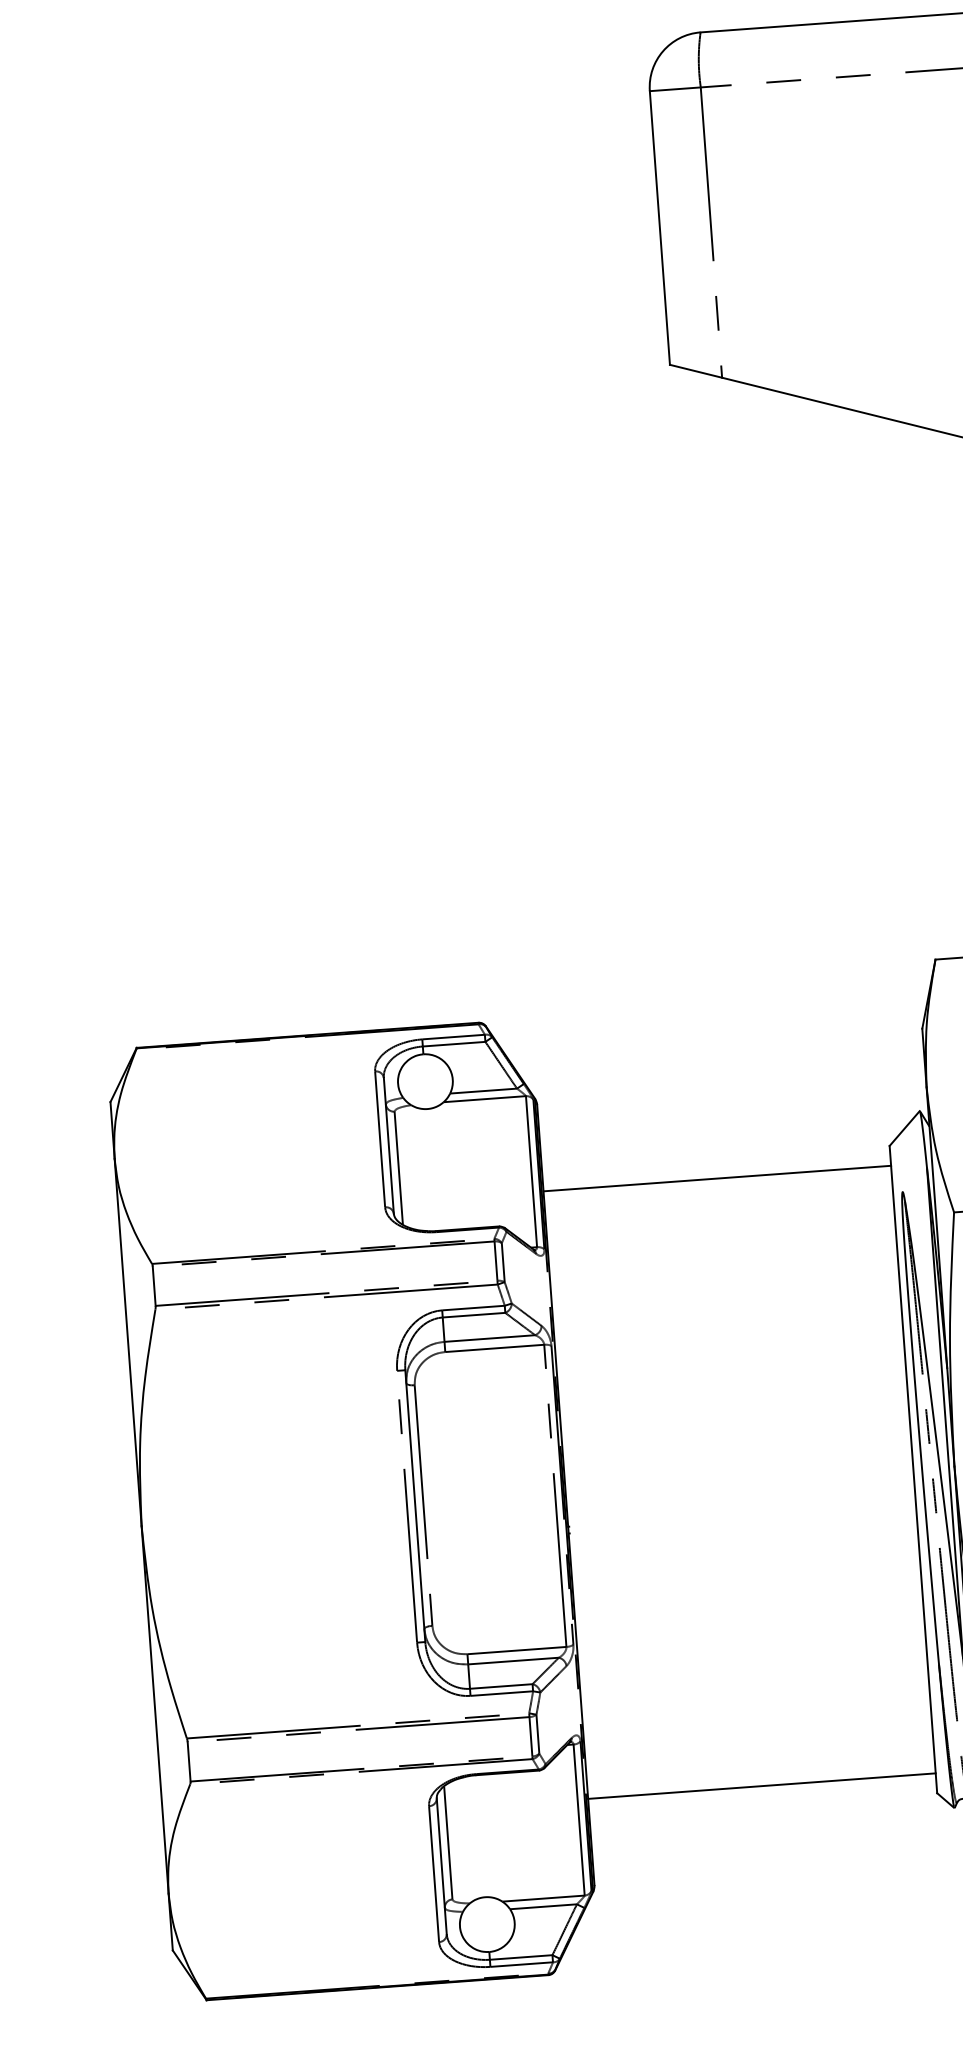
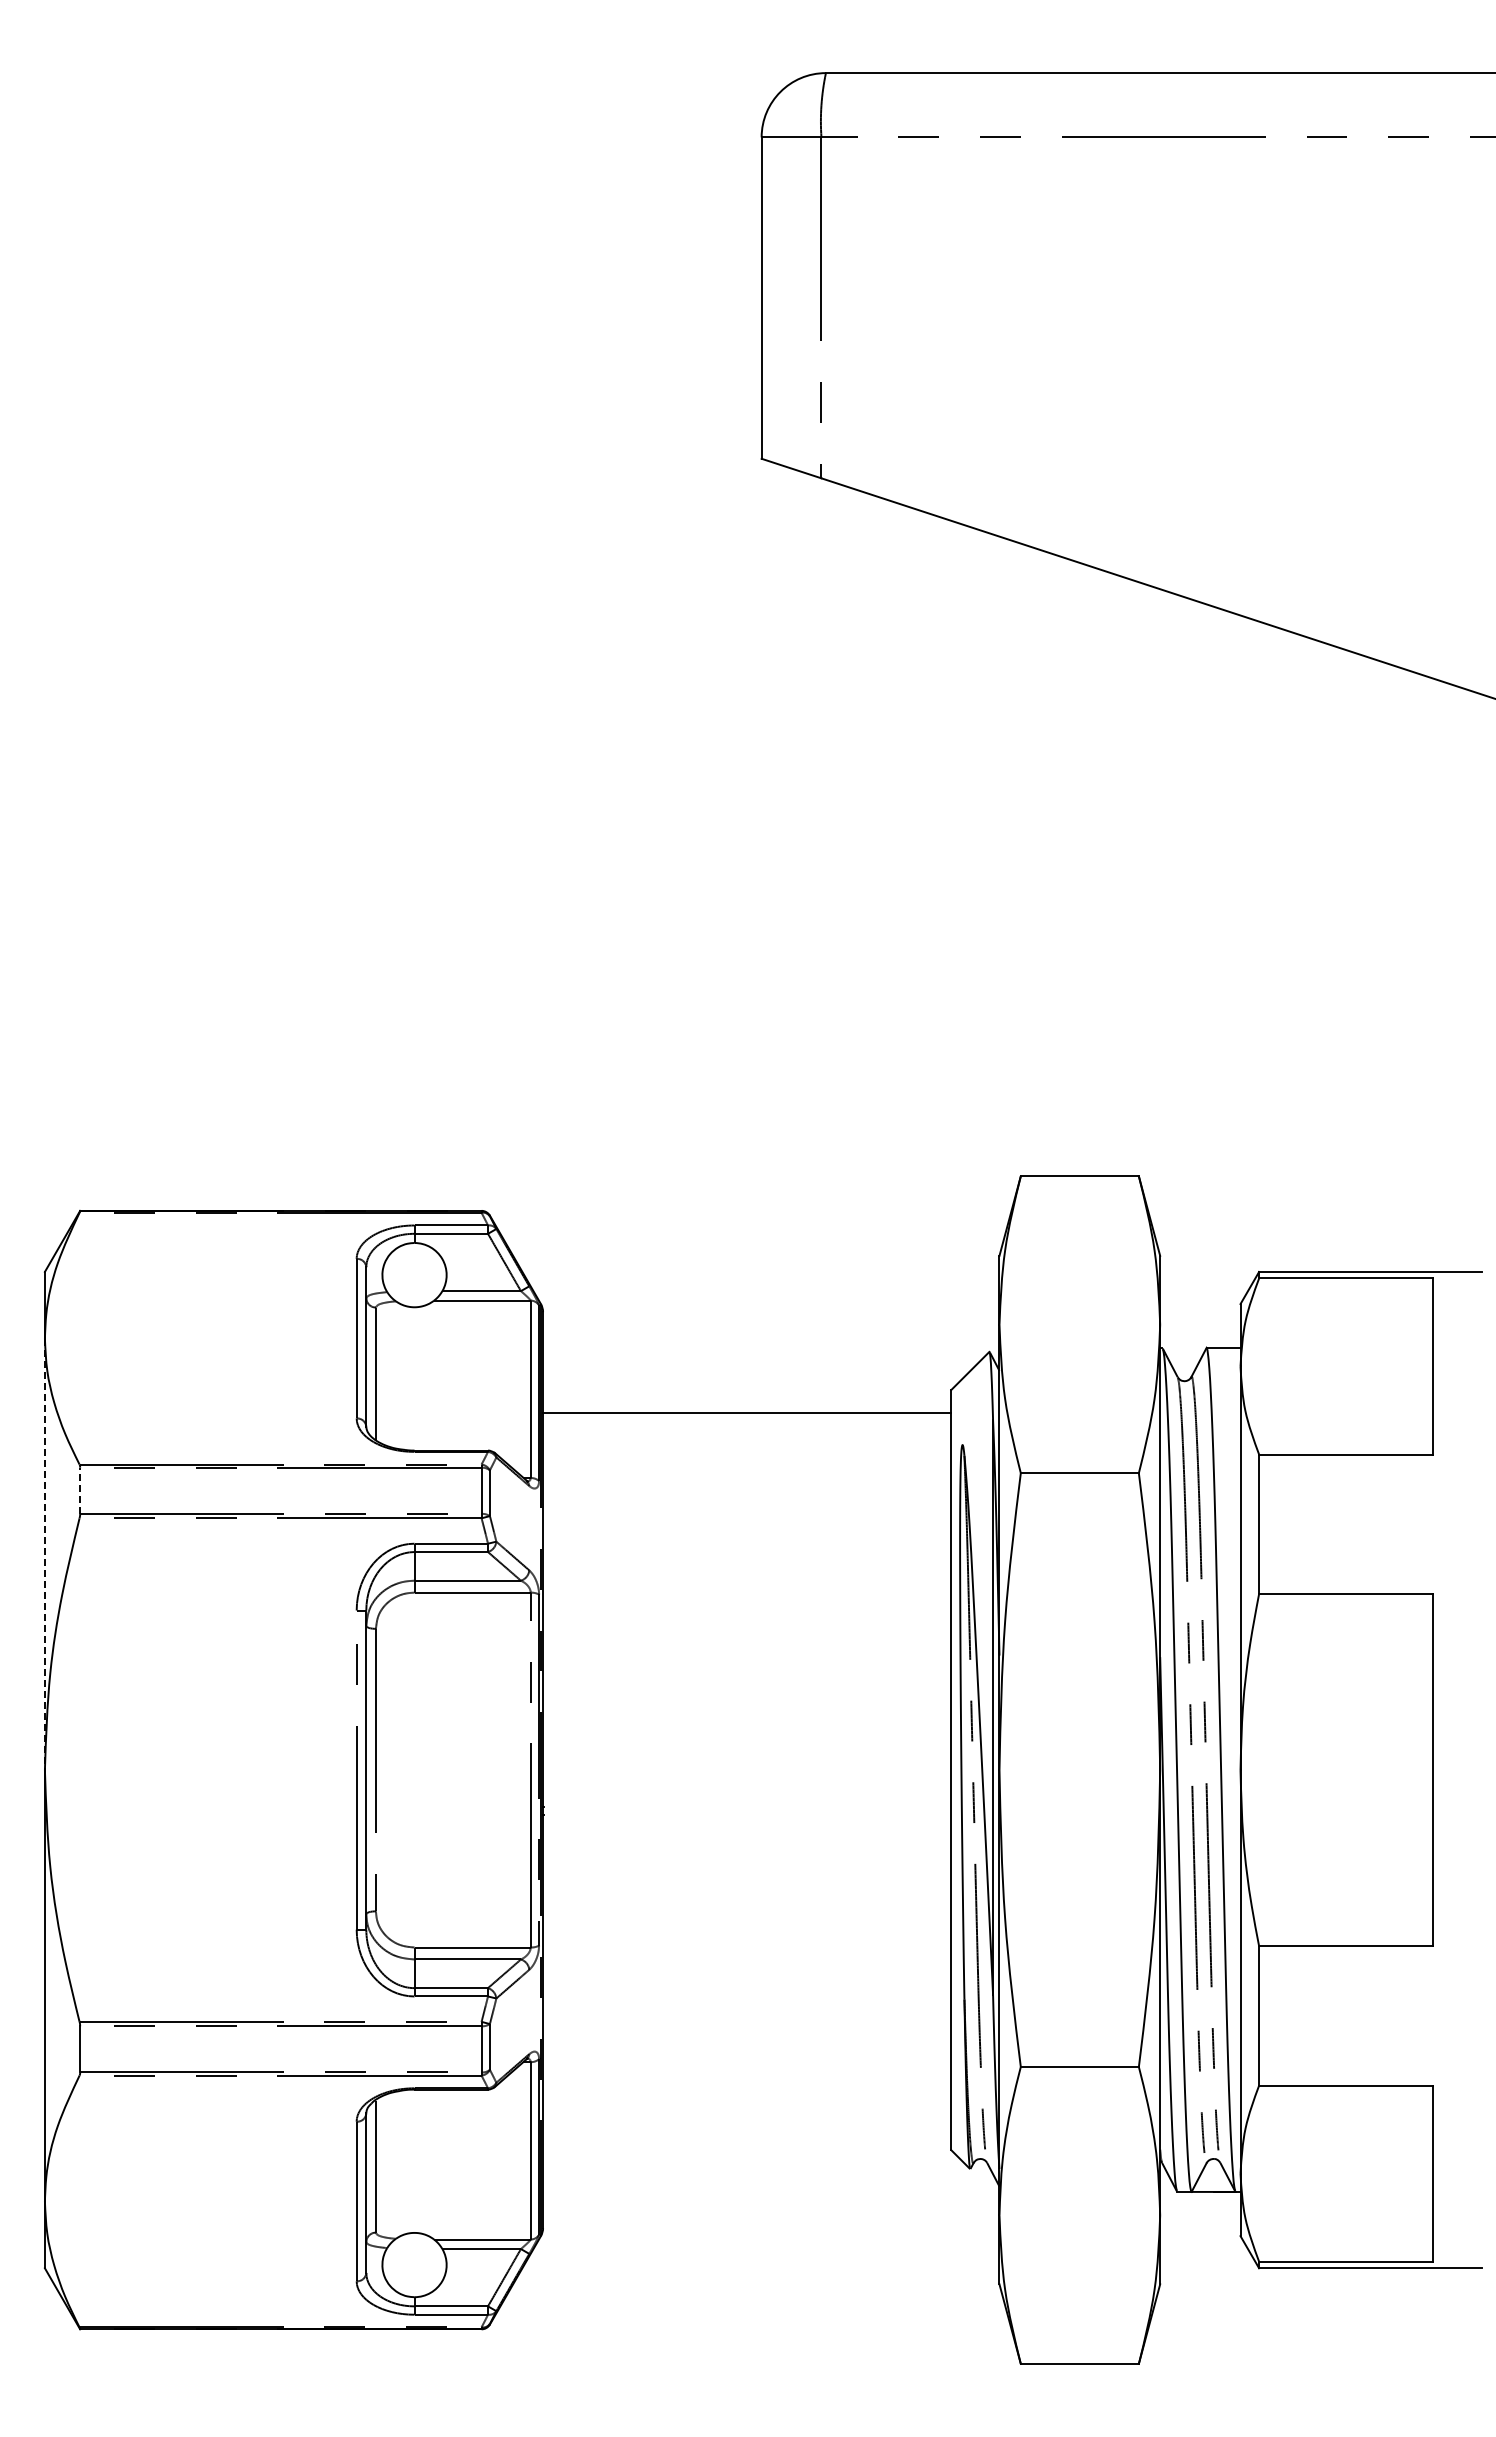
line: (154, 1285) -> (80, 1490), solid -> dashed
line: (127, 1342) -> (44, 1554), solid -> dashed
line: (762, 1785) -> (747, 2126), removed

